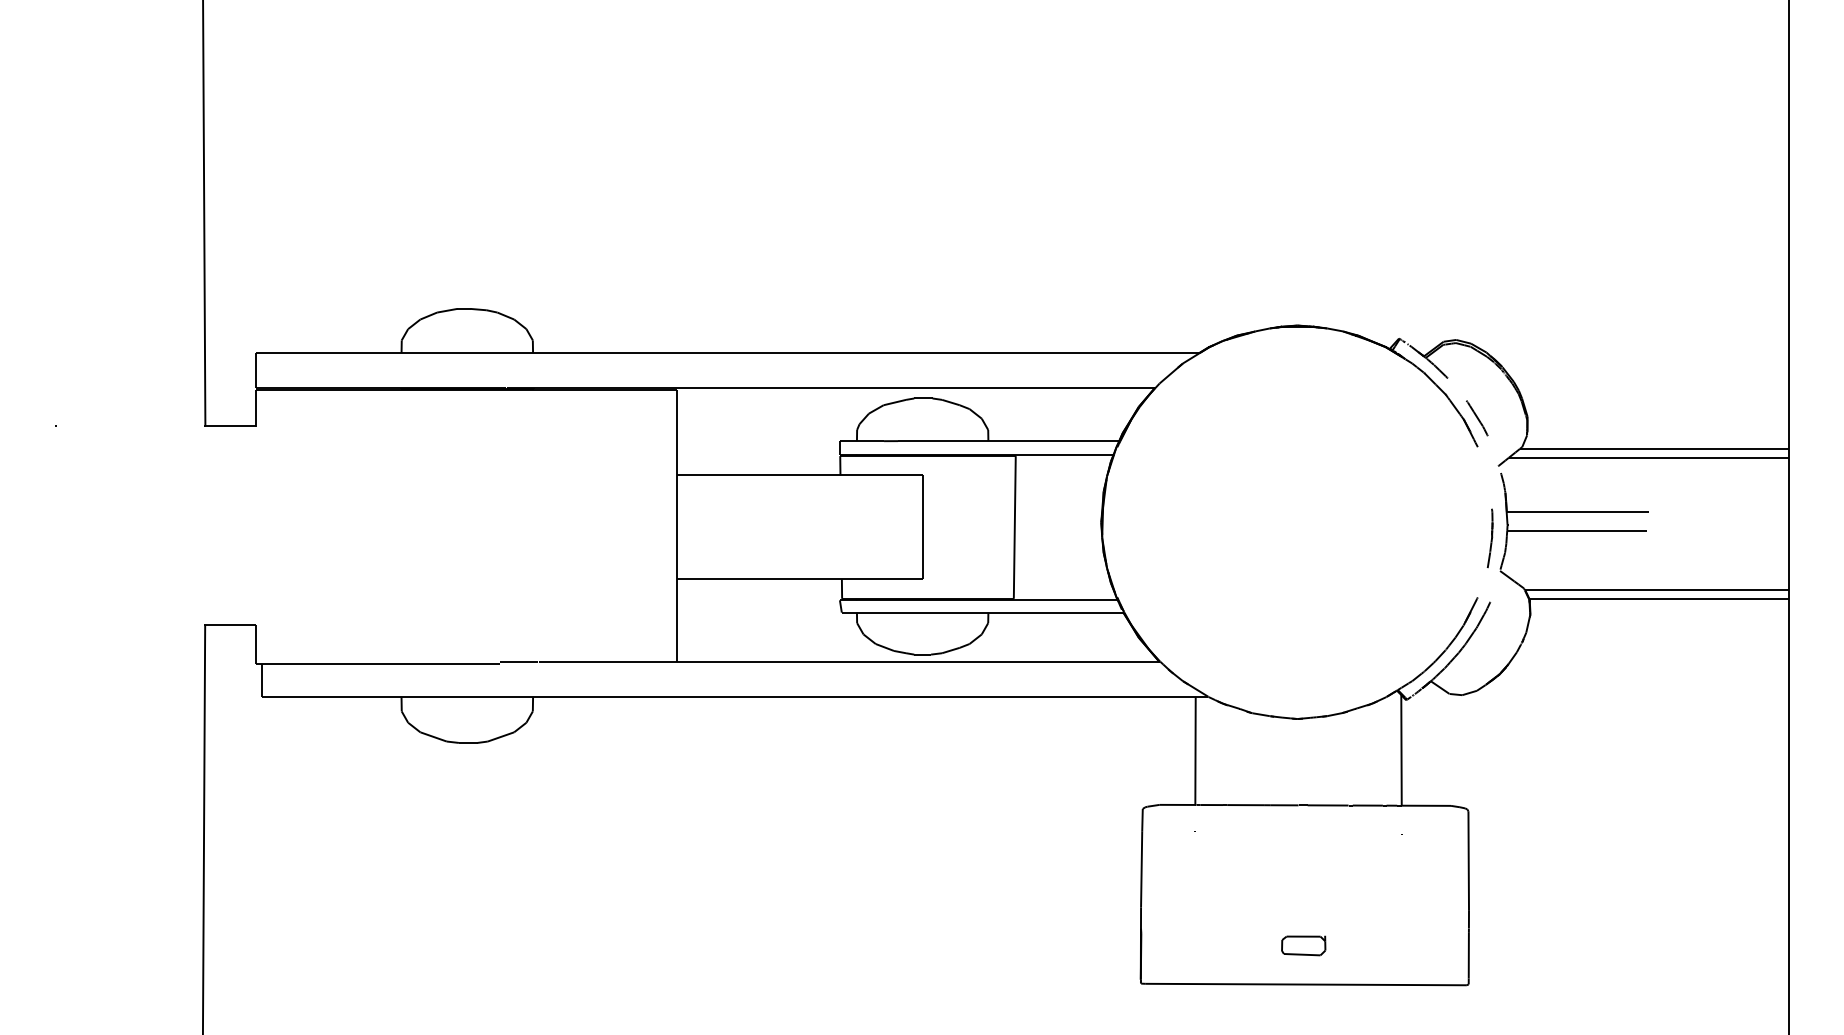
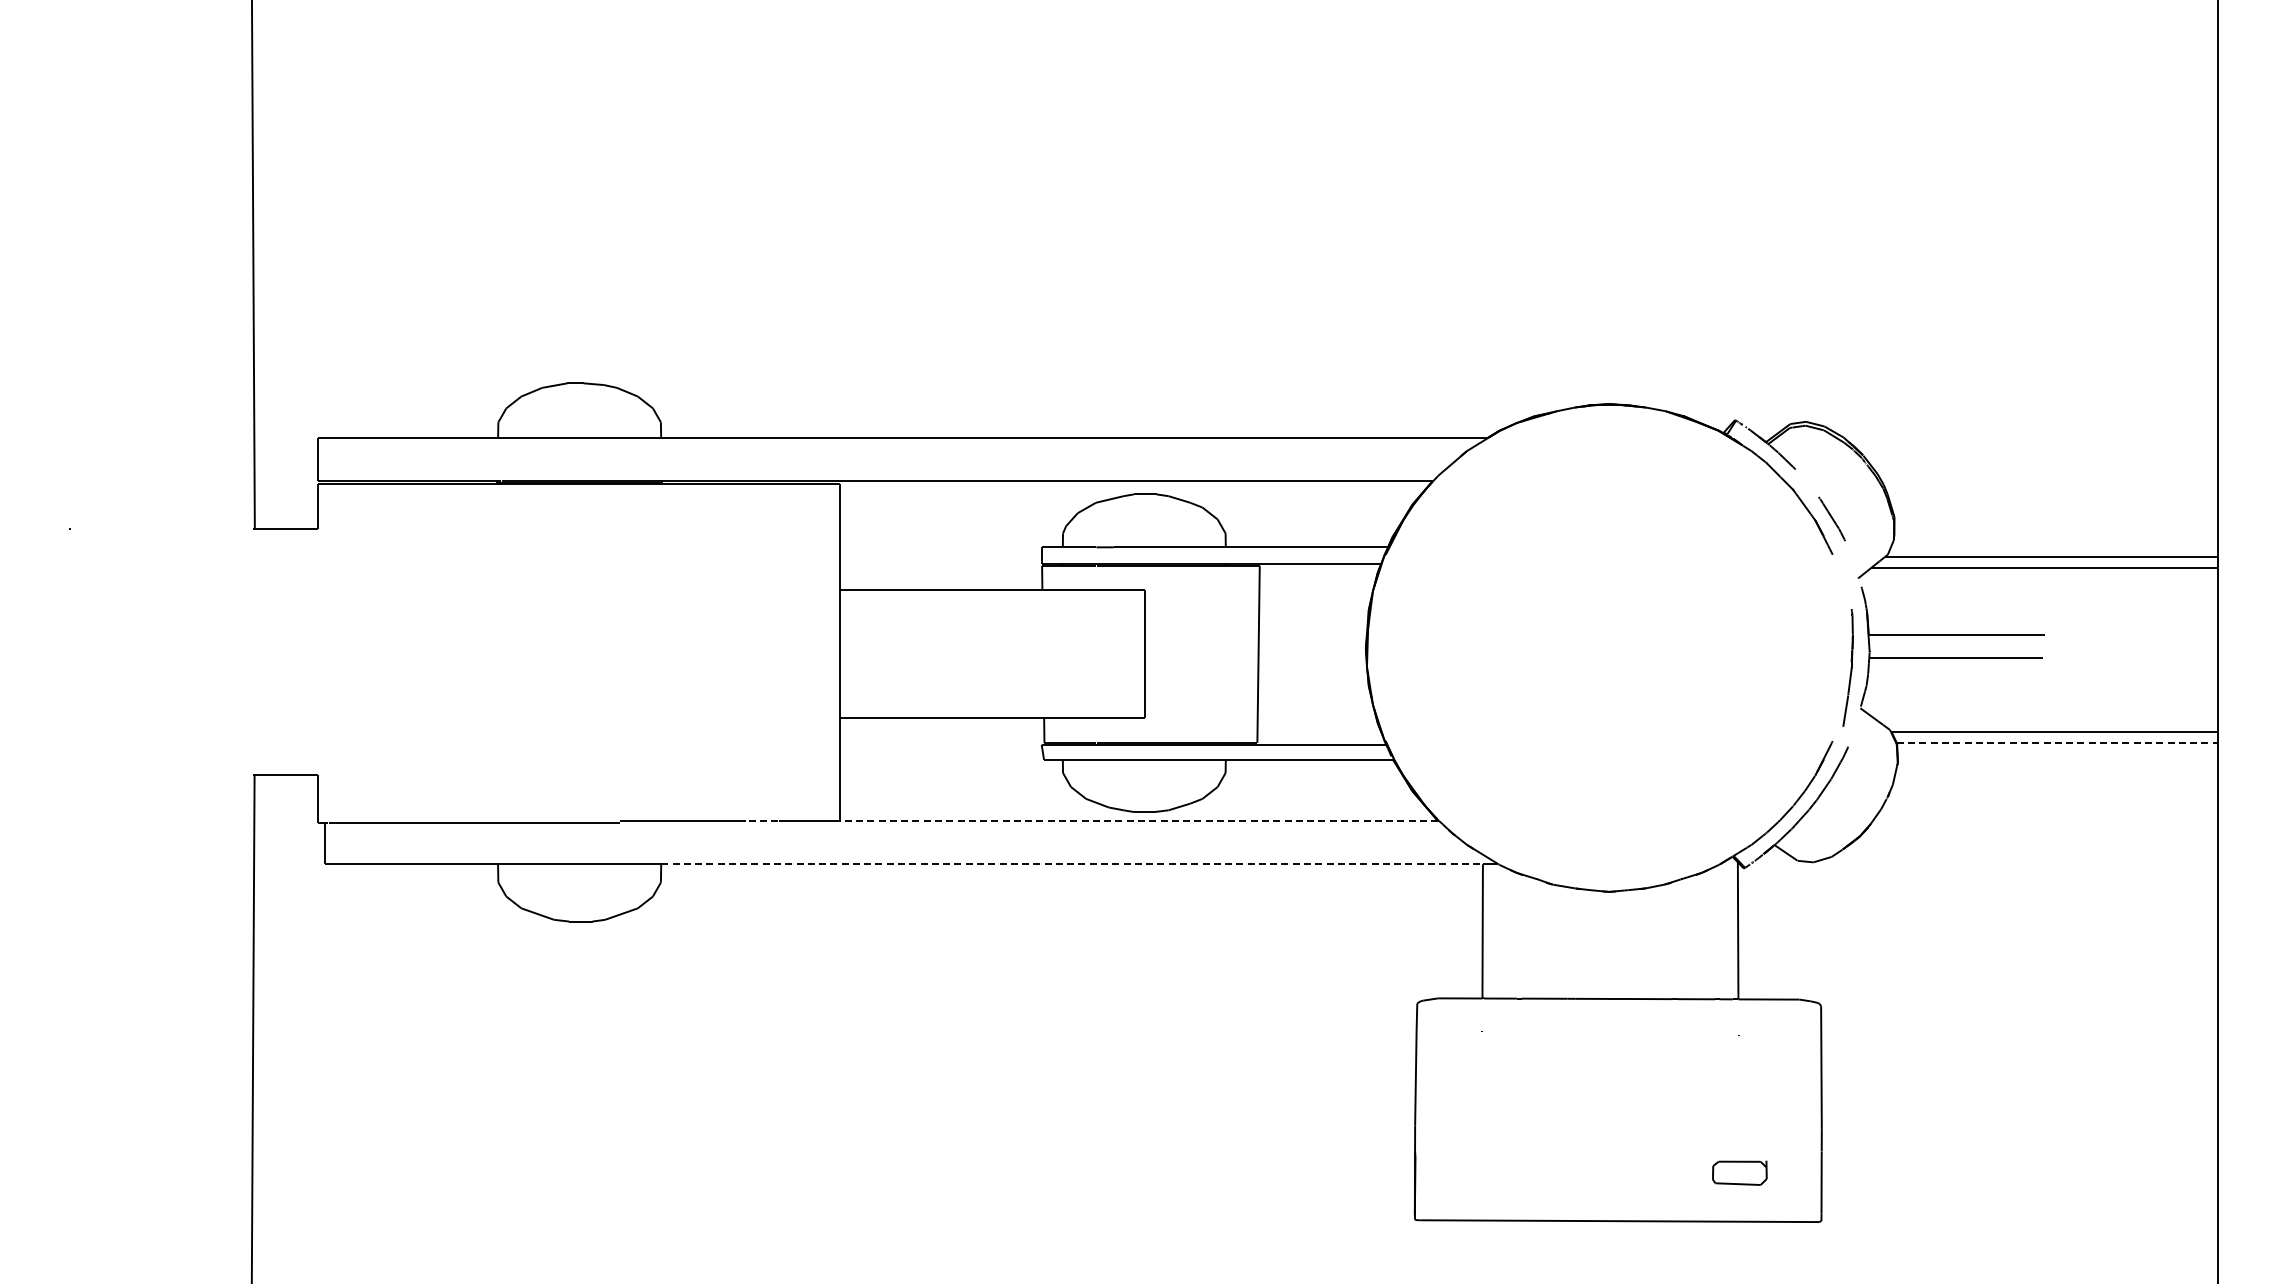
part: (1489, 538) -> (1847, 667), size x1.6
line: (1659, 599) -> (2057, 743), solid -> dashed
line: (614, 661) -> (762, 820), solid -> dashed
line: (917, 661) -> (1138, 820), solid -> dashed
line: (864, 696) -> (1072, 864), solid -> dashed
part: (1303, 945) -> (1739, 1172), moved

